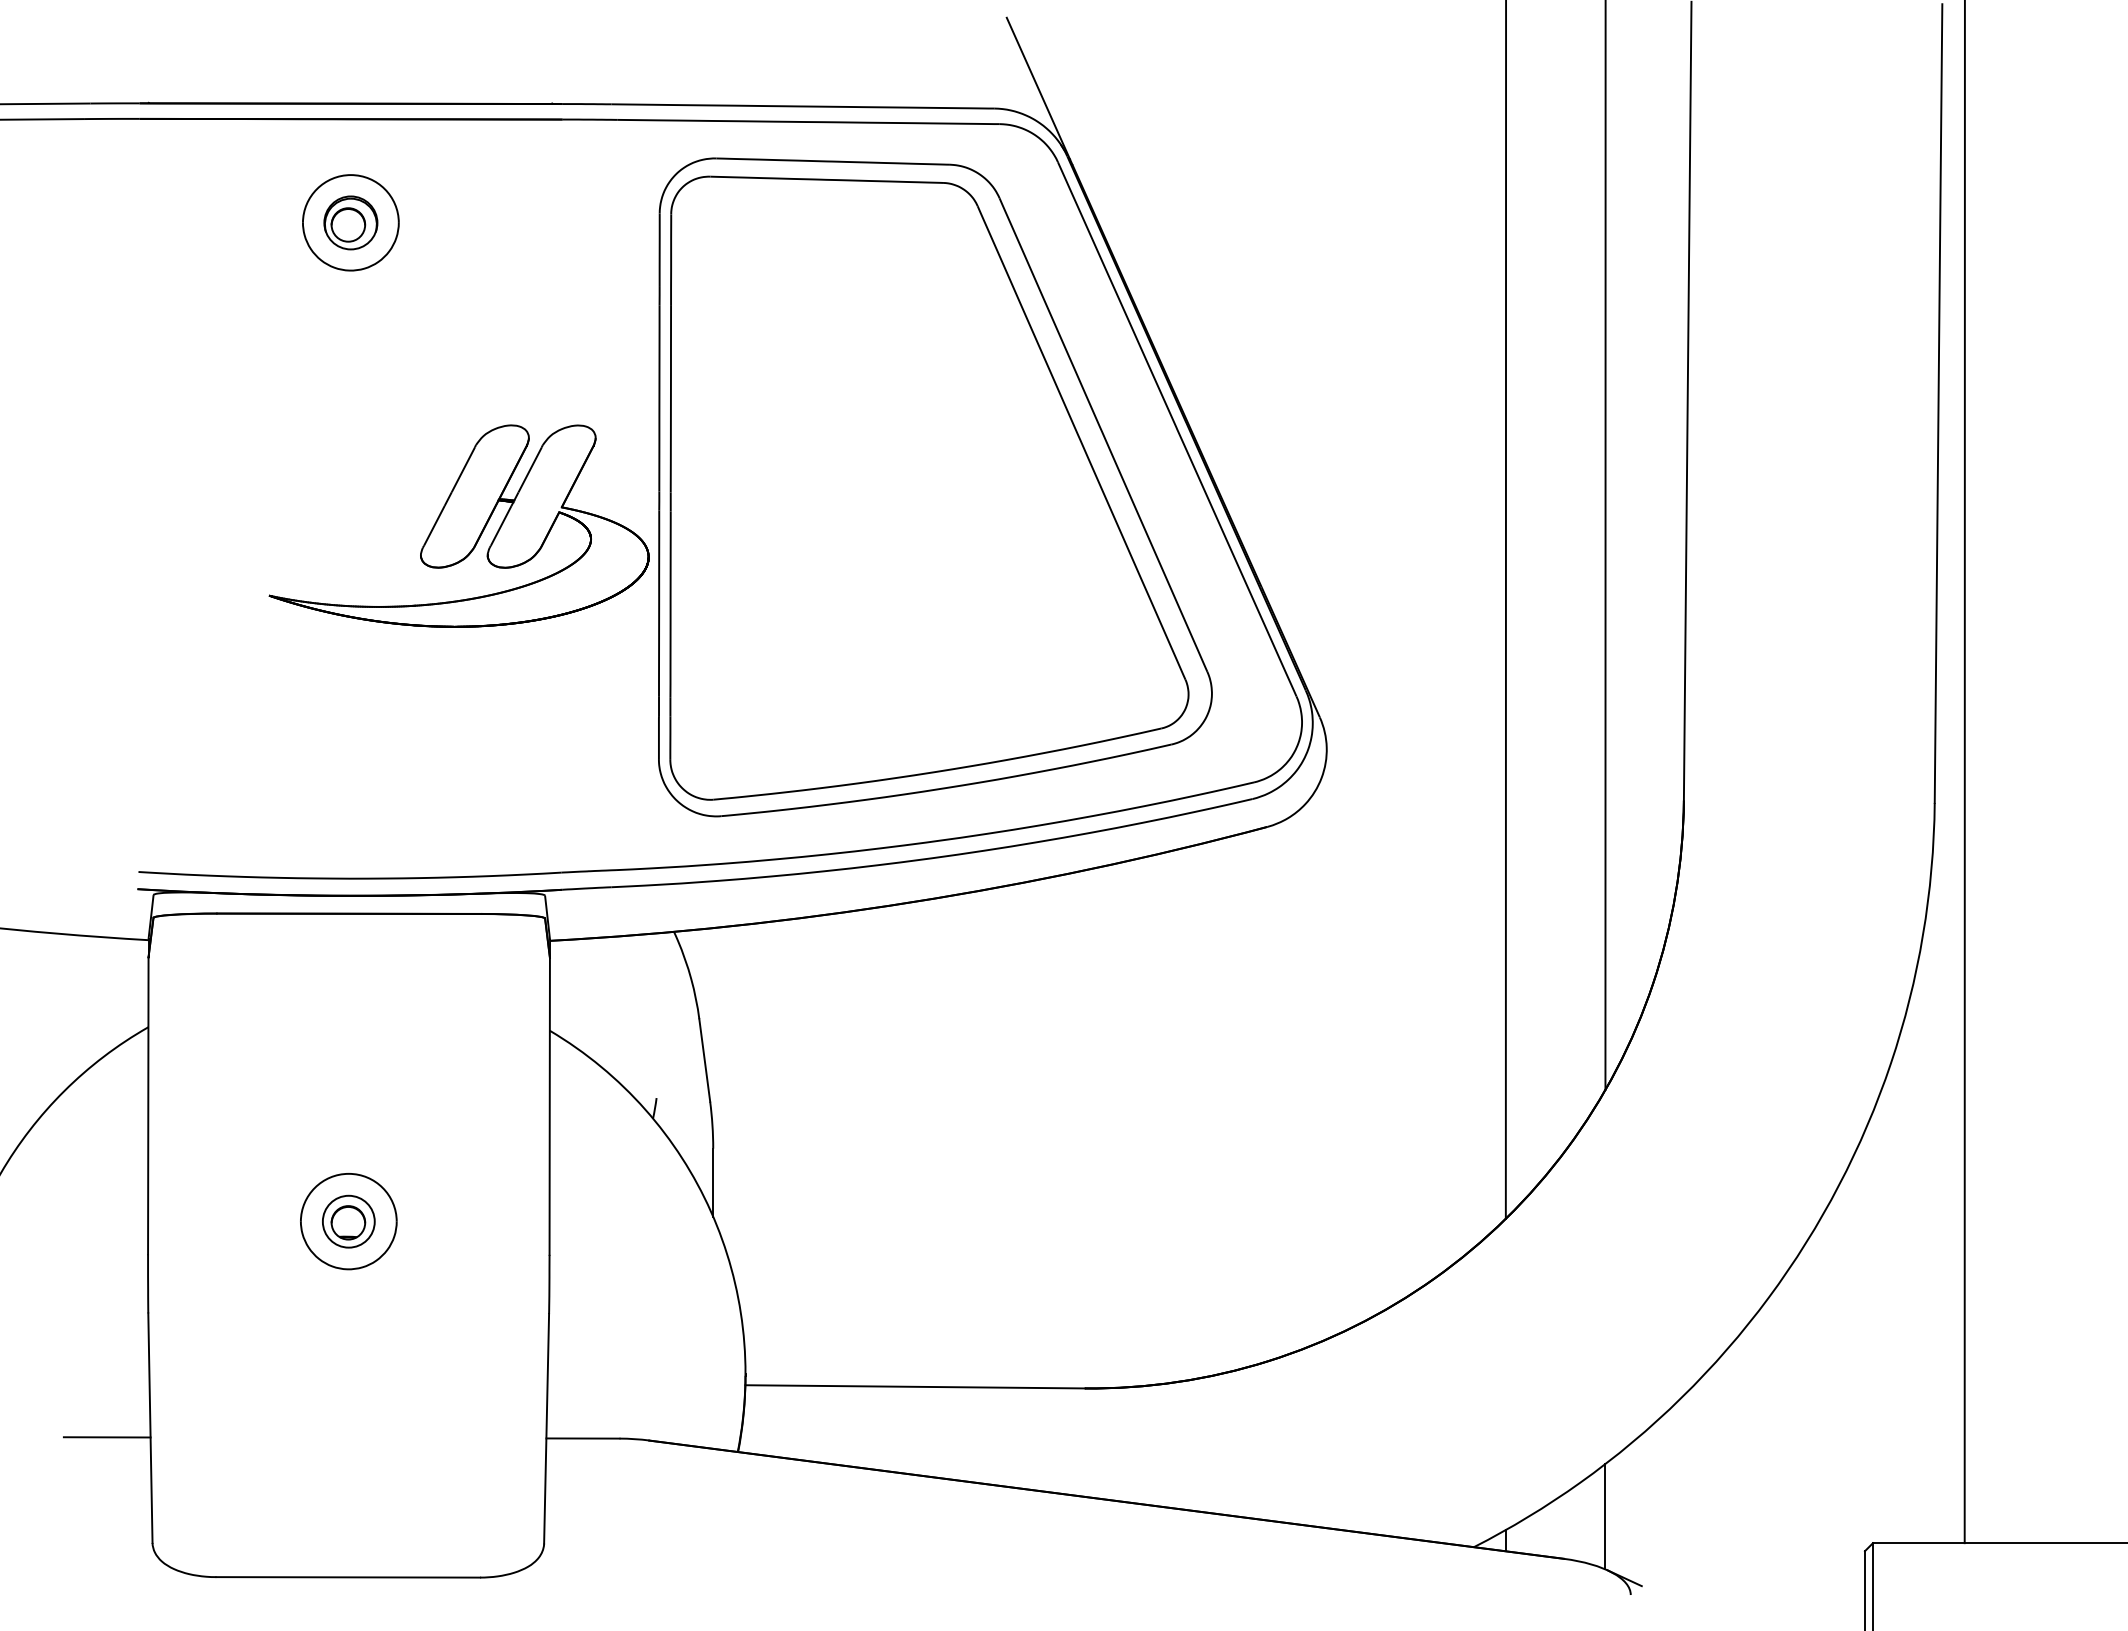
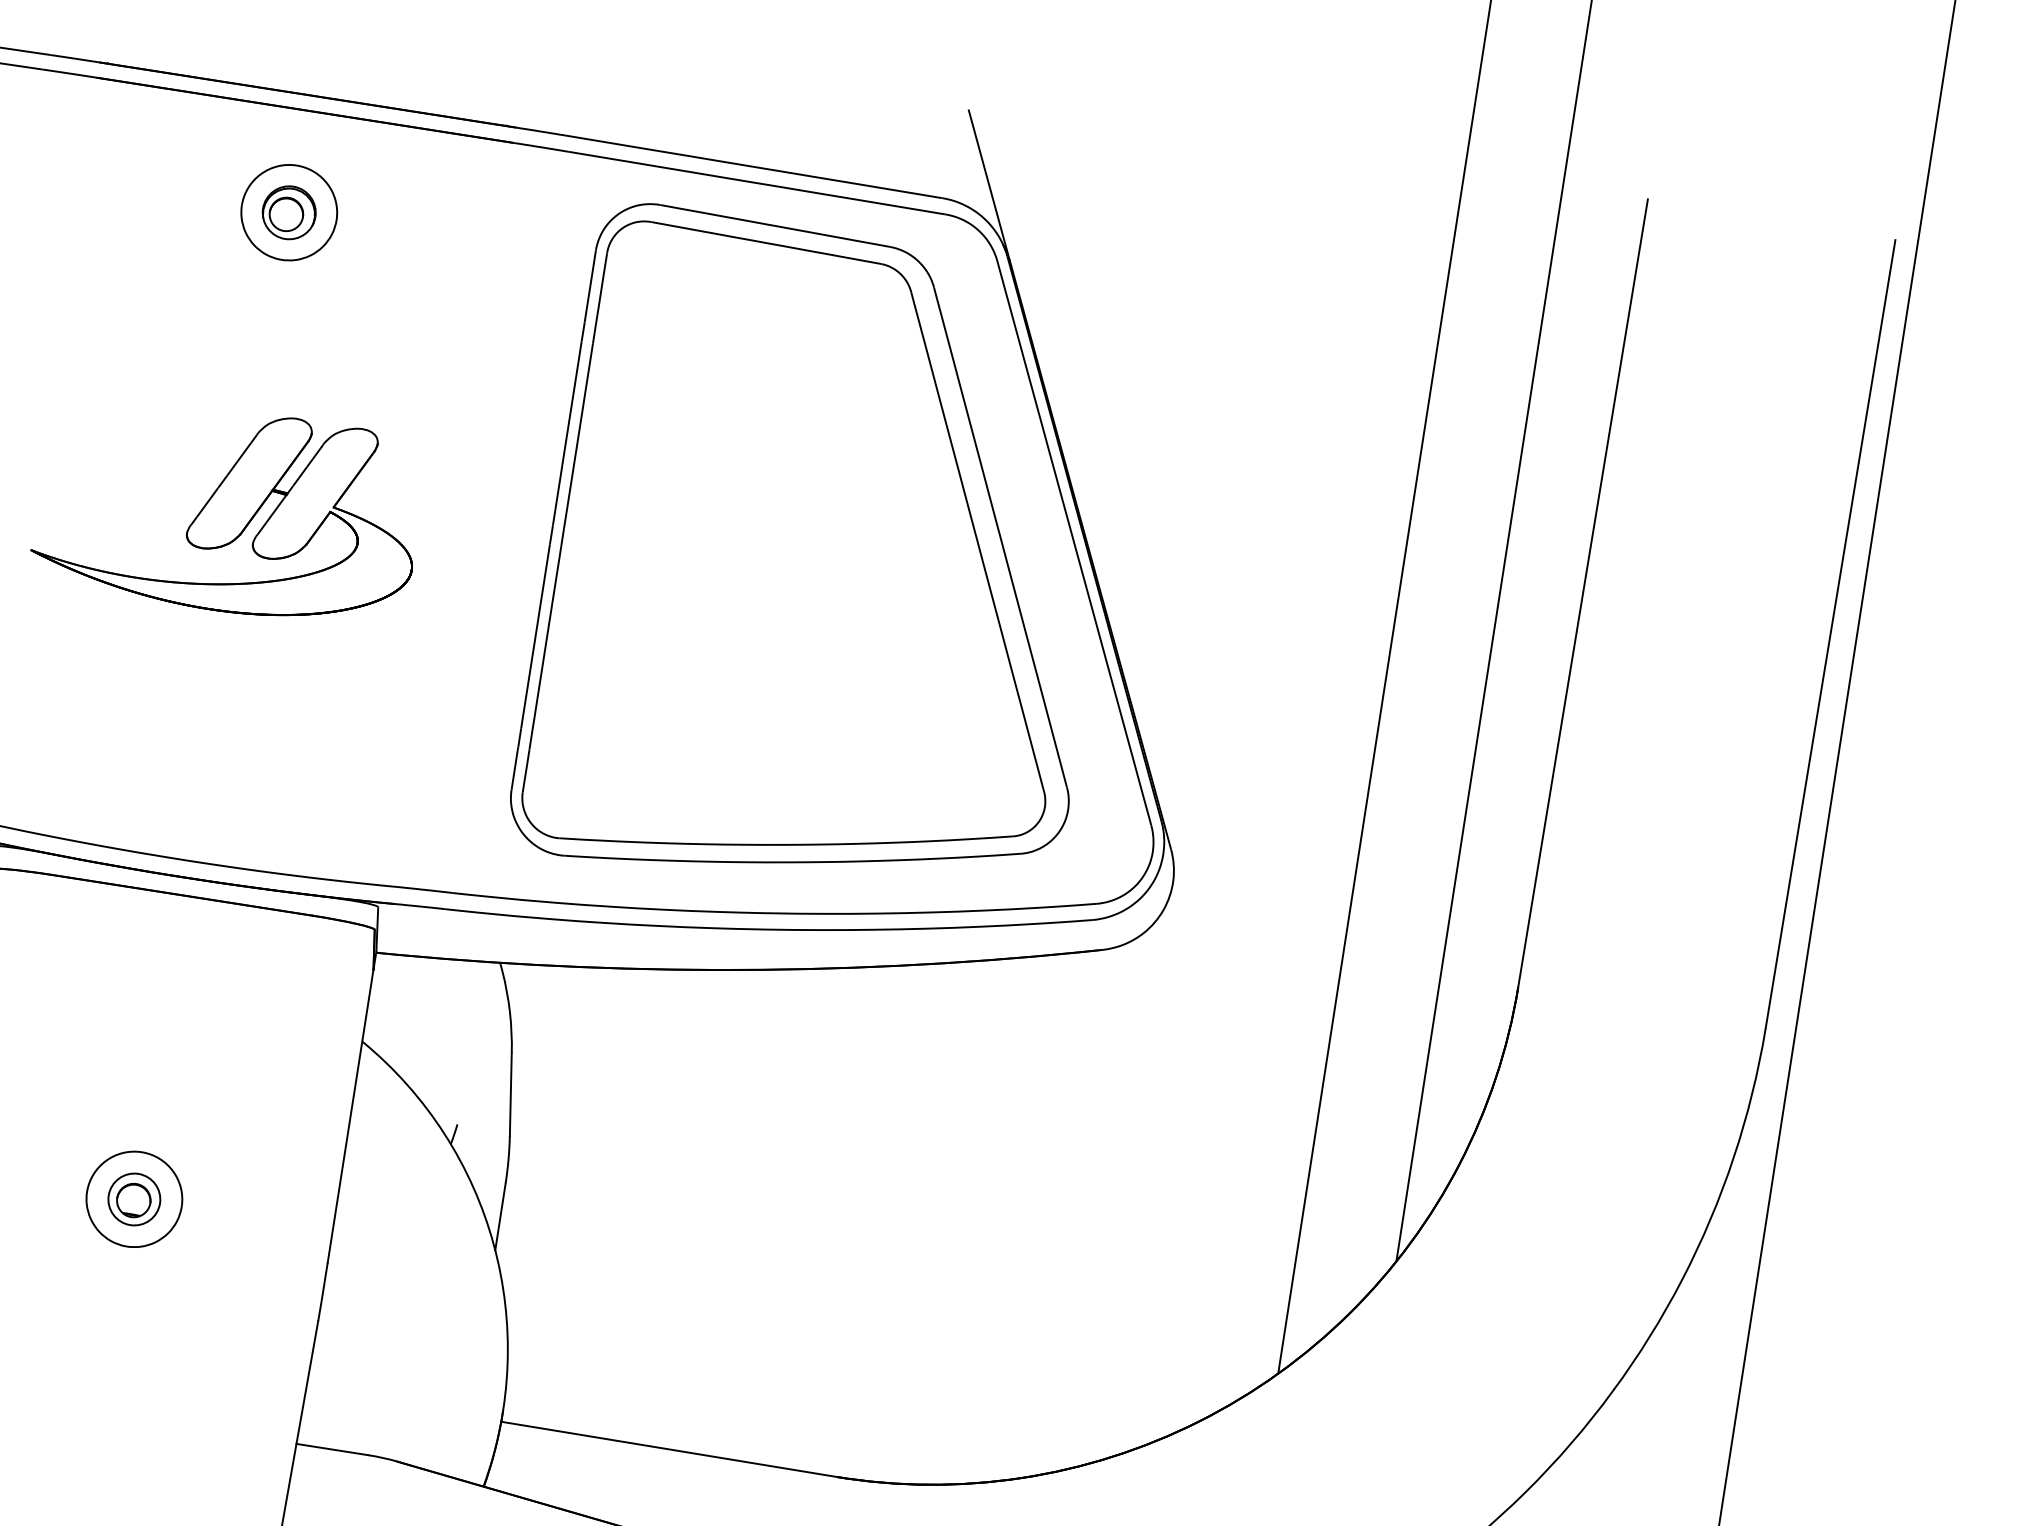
part: (458, 525) -> (228, 509), moved

